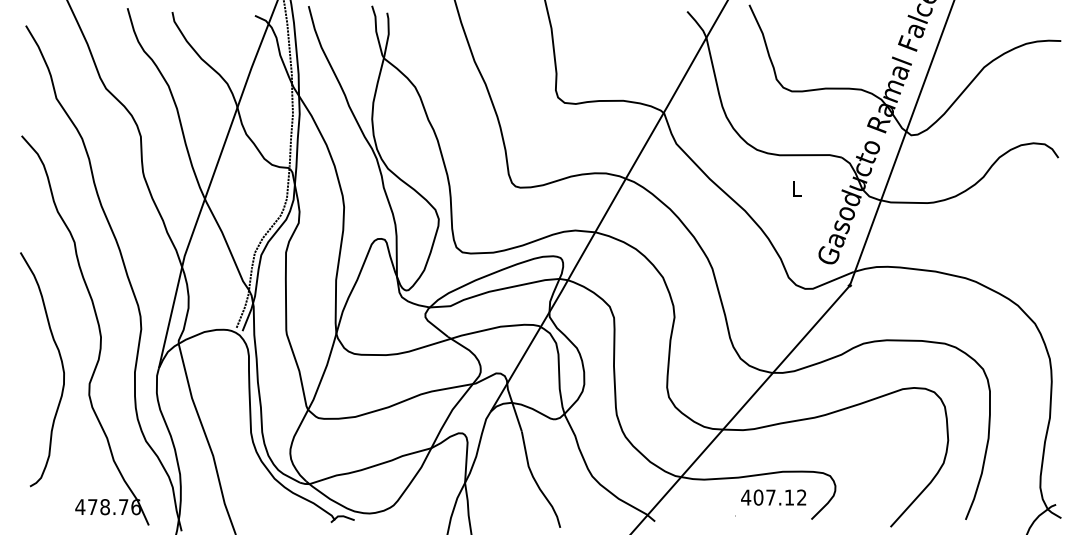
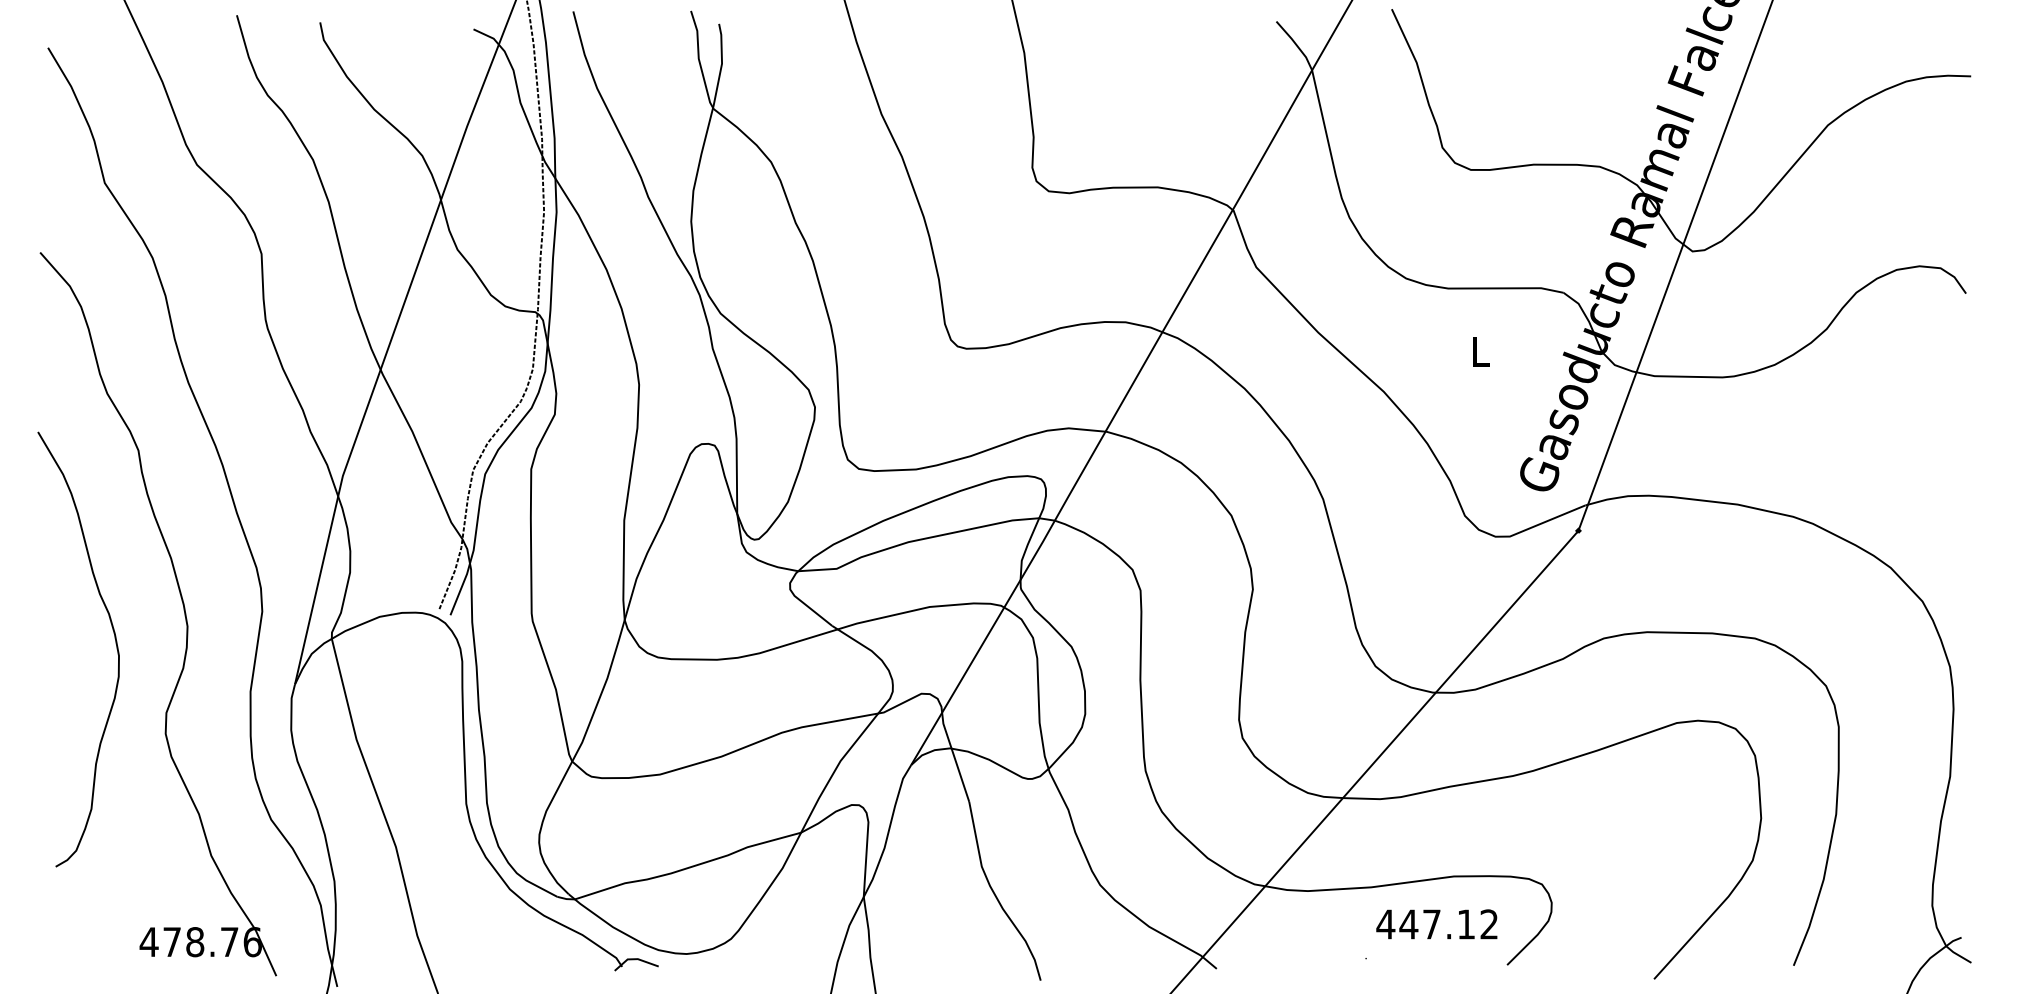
curve: (61, 365) -> (114, 641), moved
text: (758, 497) -> (1408, 924), 407.12 -> 447.12

